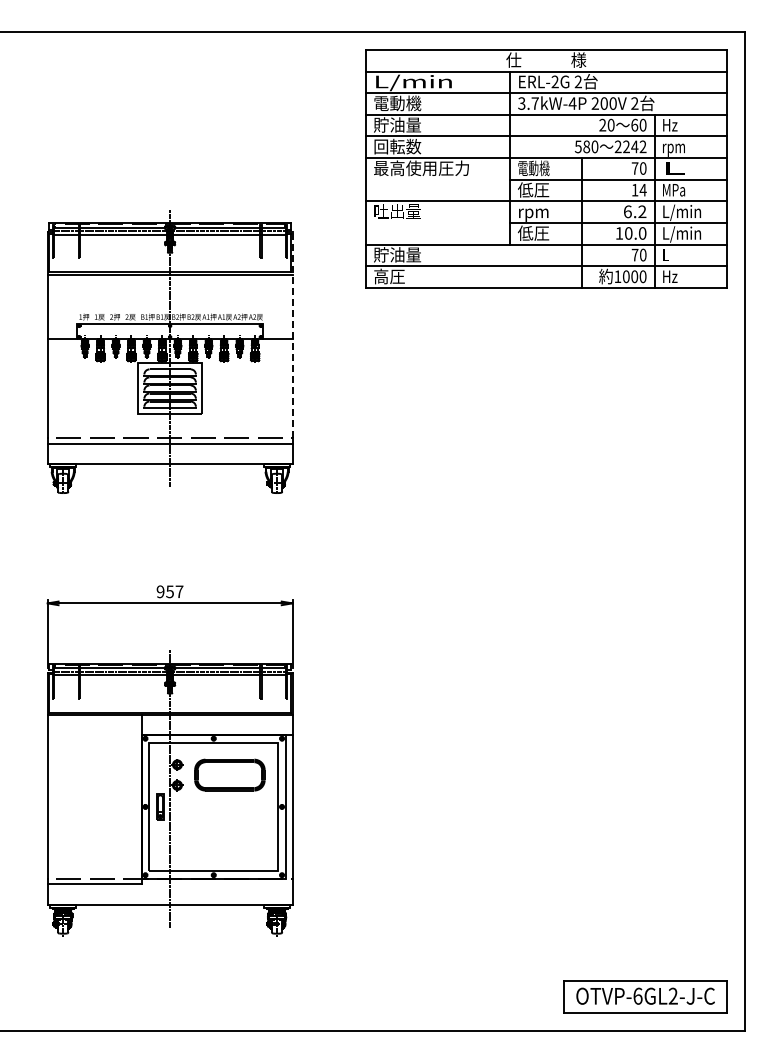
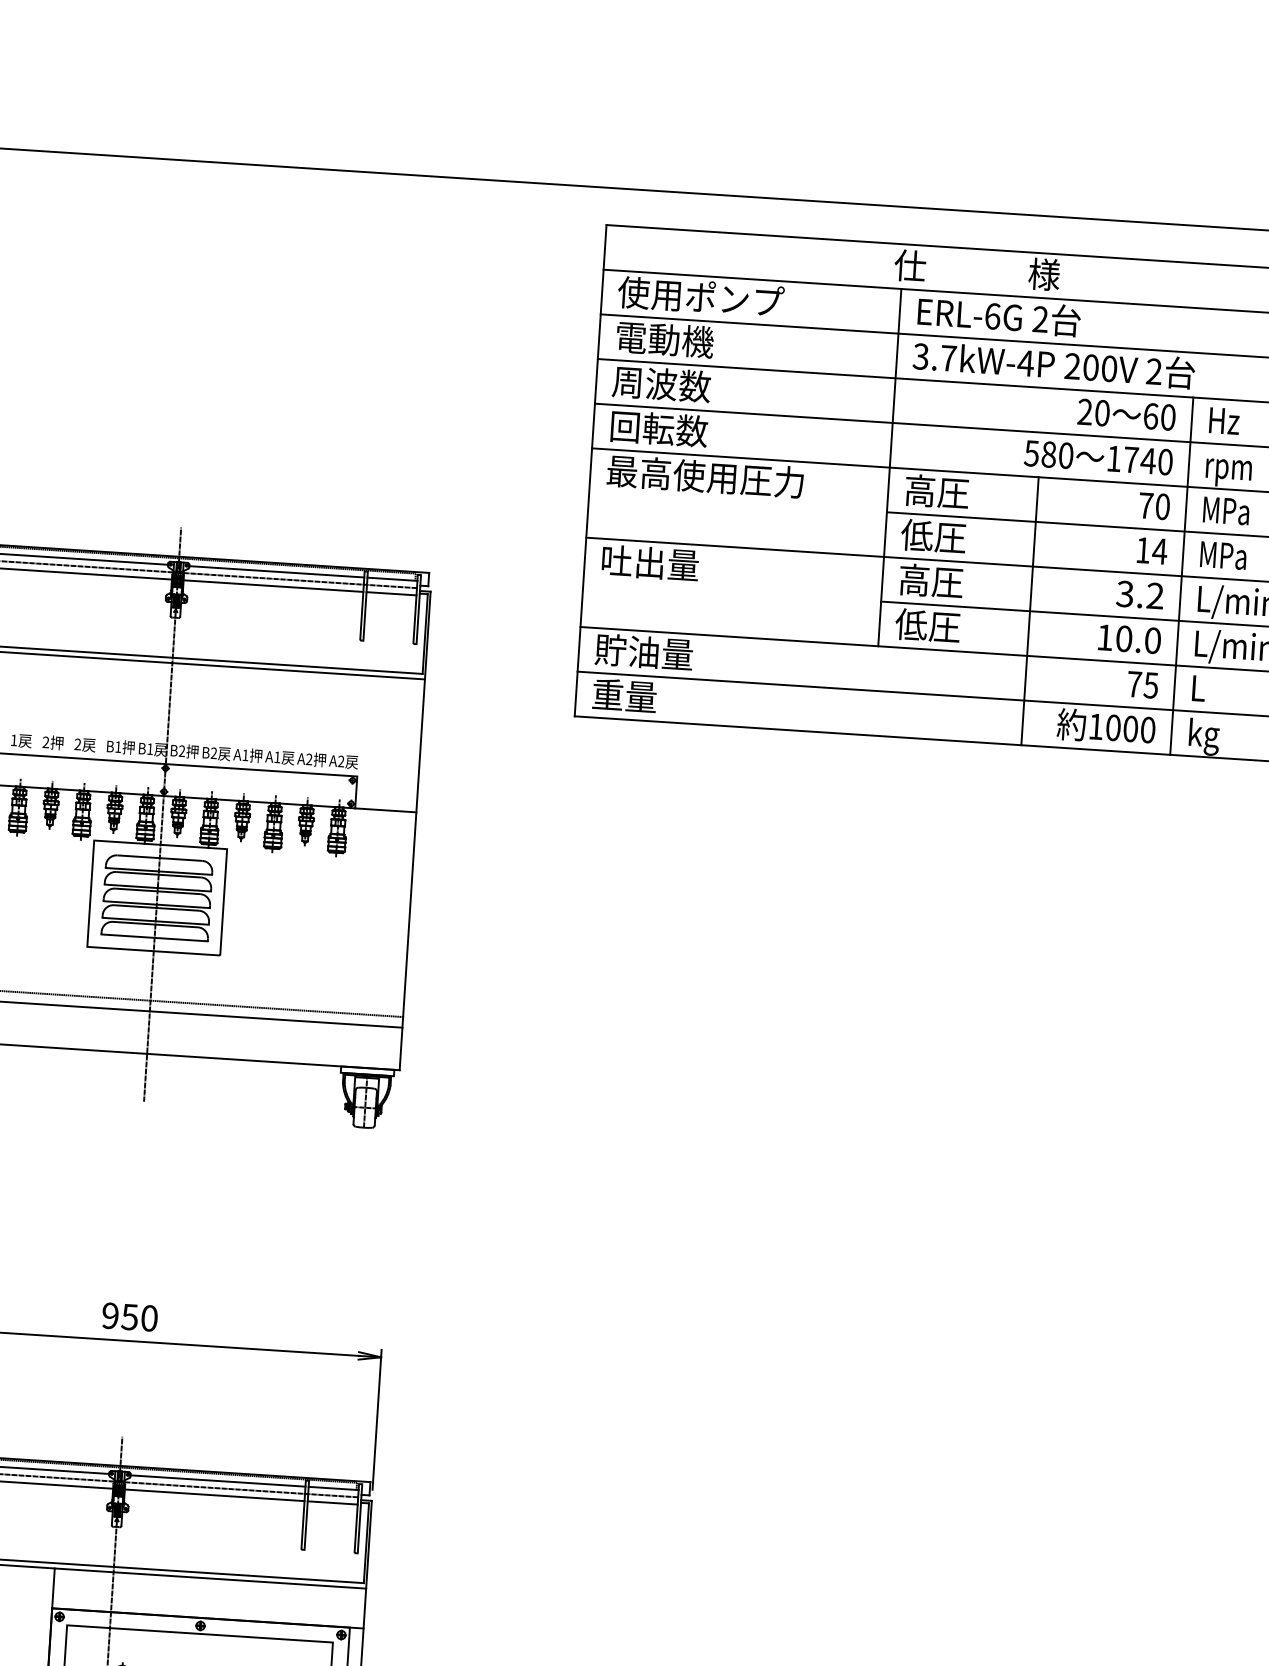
text: (554, 81) -> (991, 315), ERL-2G -> ERL-6G
text: (413, 82) -> (700, 298), L/min -> 使用ポンプ
text: (397, 124) -> (661, 383), 貯油量 -> 周波数
text: (630, 146) -> (1139, 459), 2242 -> 1740
text: (533, 168) -> (936, 492), 電動機 -> 高圧
text: (674, 168) -> (1227, 510), L -> MPa
text: (627, 211) -> (1124, 593), 6.2 -> 3.2
text: (533, 212) -> (930, 582), rpm -> 高圧
text: (642, 254) -> (1149, 684), 70 -> 75
text: (389, 276) -> (624, 695), 高圧 -> 重量
text: (670, 277) -> (1204, 735), Hz -> kg
line: (292, 334) -> (416, 802), dashed -> solid
text: (179, 591) -> (149, 1317), 957 -> 950

